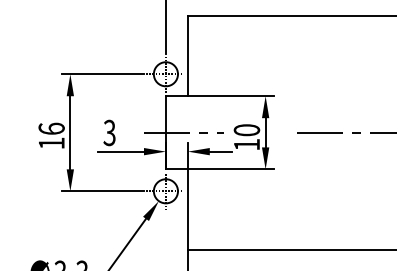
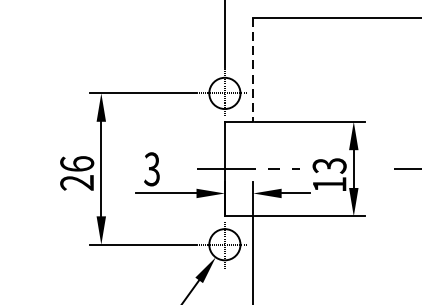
line: (187, 56) -> (252, 70), solid -> dashed
text: (246, 130) -> (329, 166), 10 -> 13
text: (51, 143) -> (76, 182), 16 -> 26

